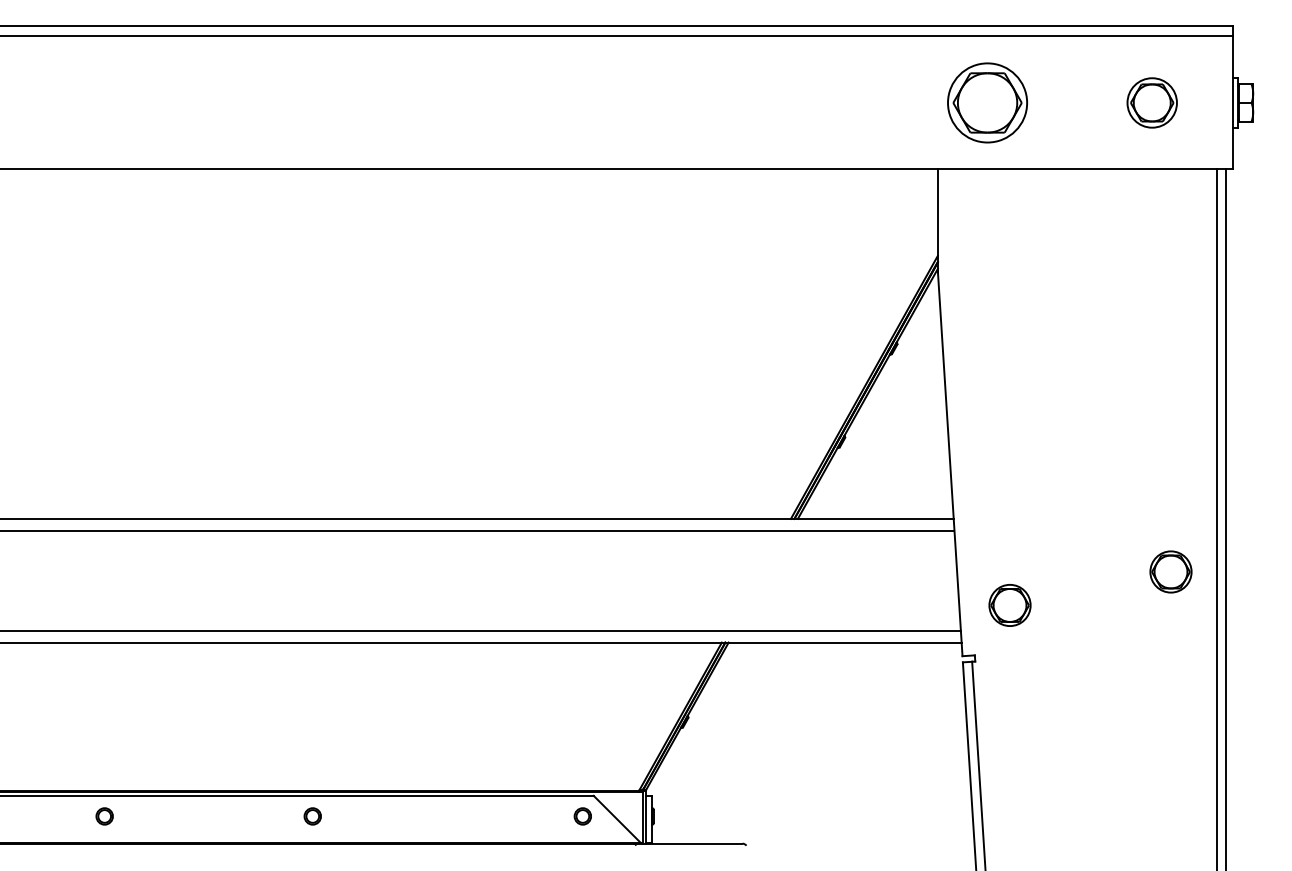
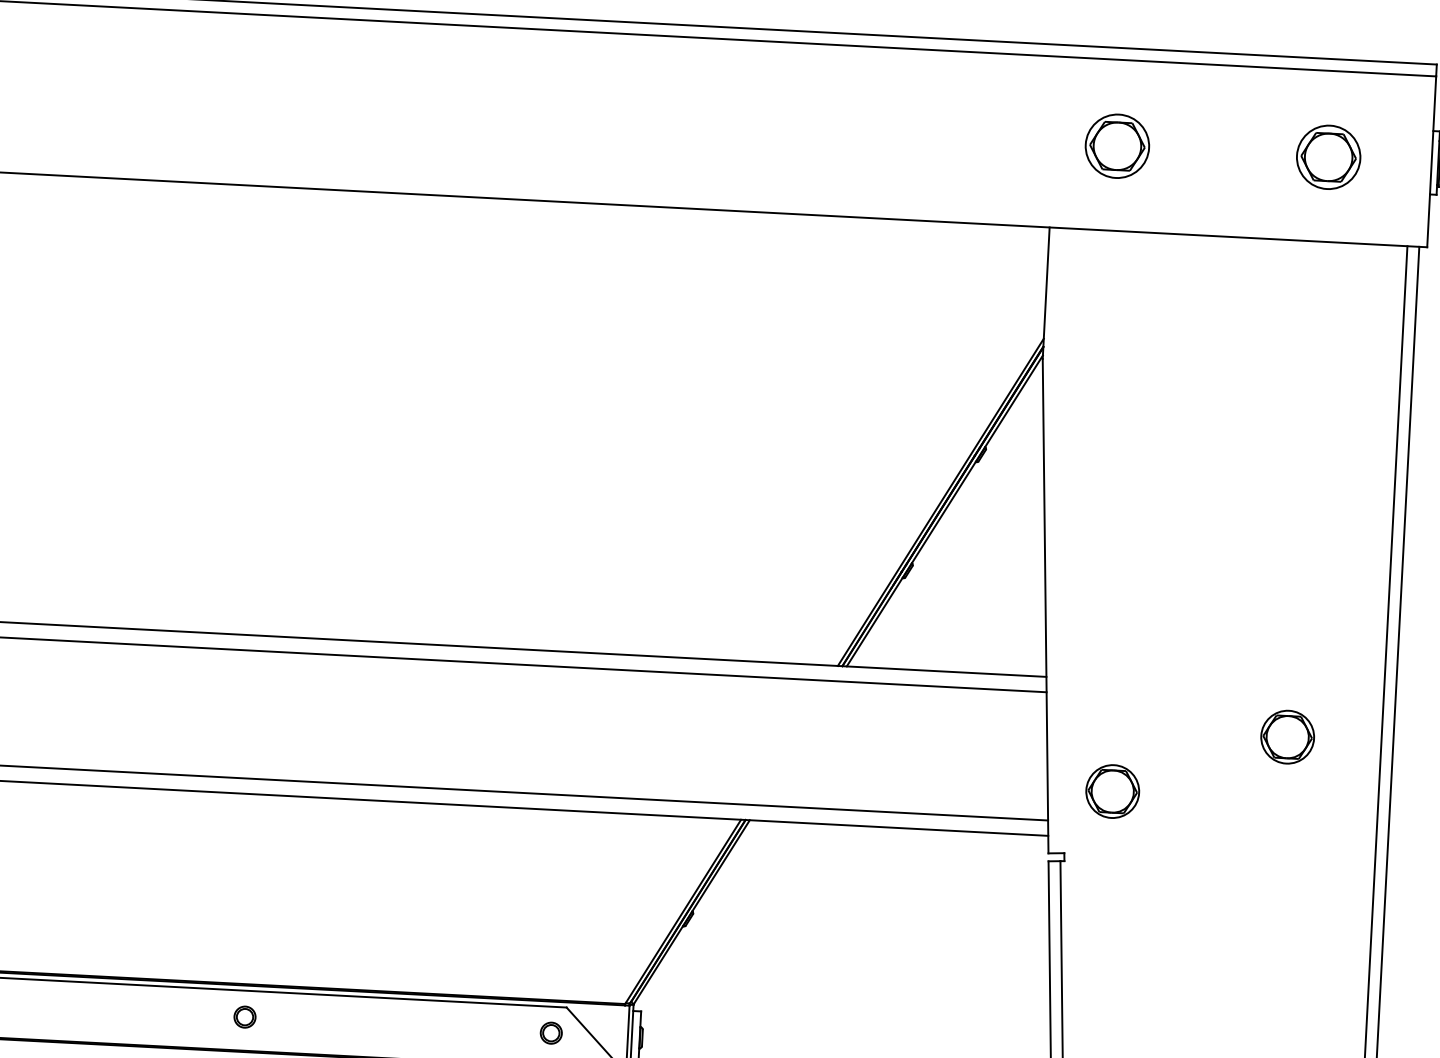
part: (986, 102) -> (1116, 145), size x0.62
part: (1170, 571) -> (1287, 736), moved
circle: (312, 816) -> (244, 1017), moved

